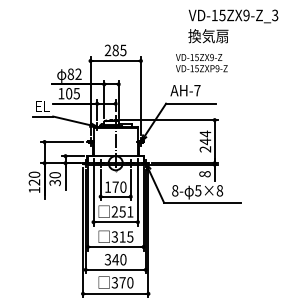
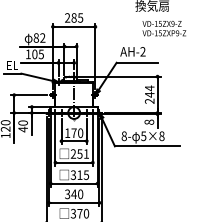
text: (201, 63) -> (164, 28), moved
text: (197, 90) -> (143, 51), AH-7 -> AH-2
text: (54, 182) -> (22, 129), 30 -> 40

